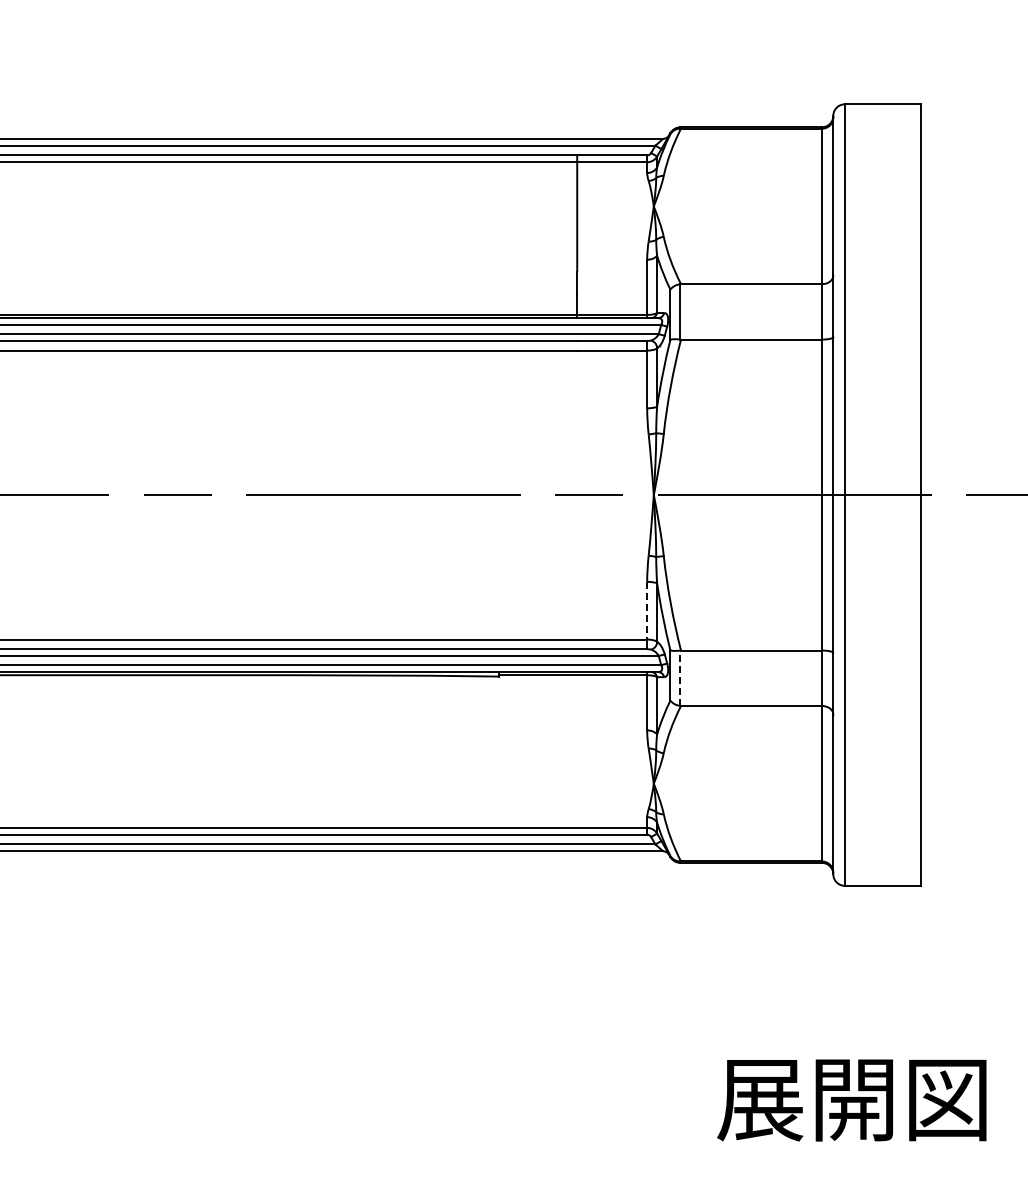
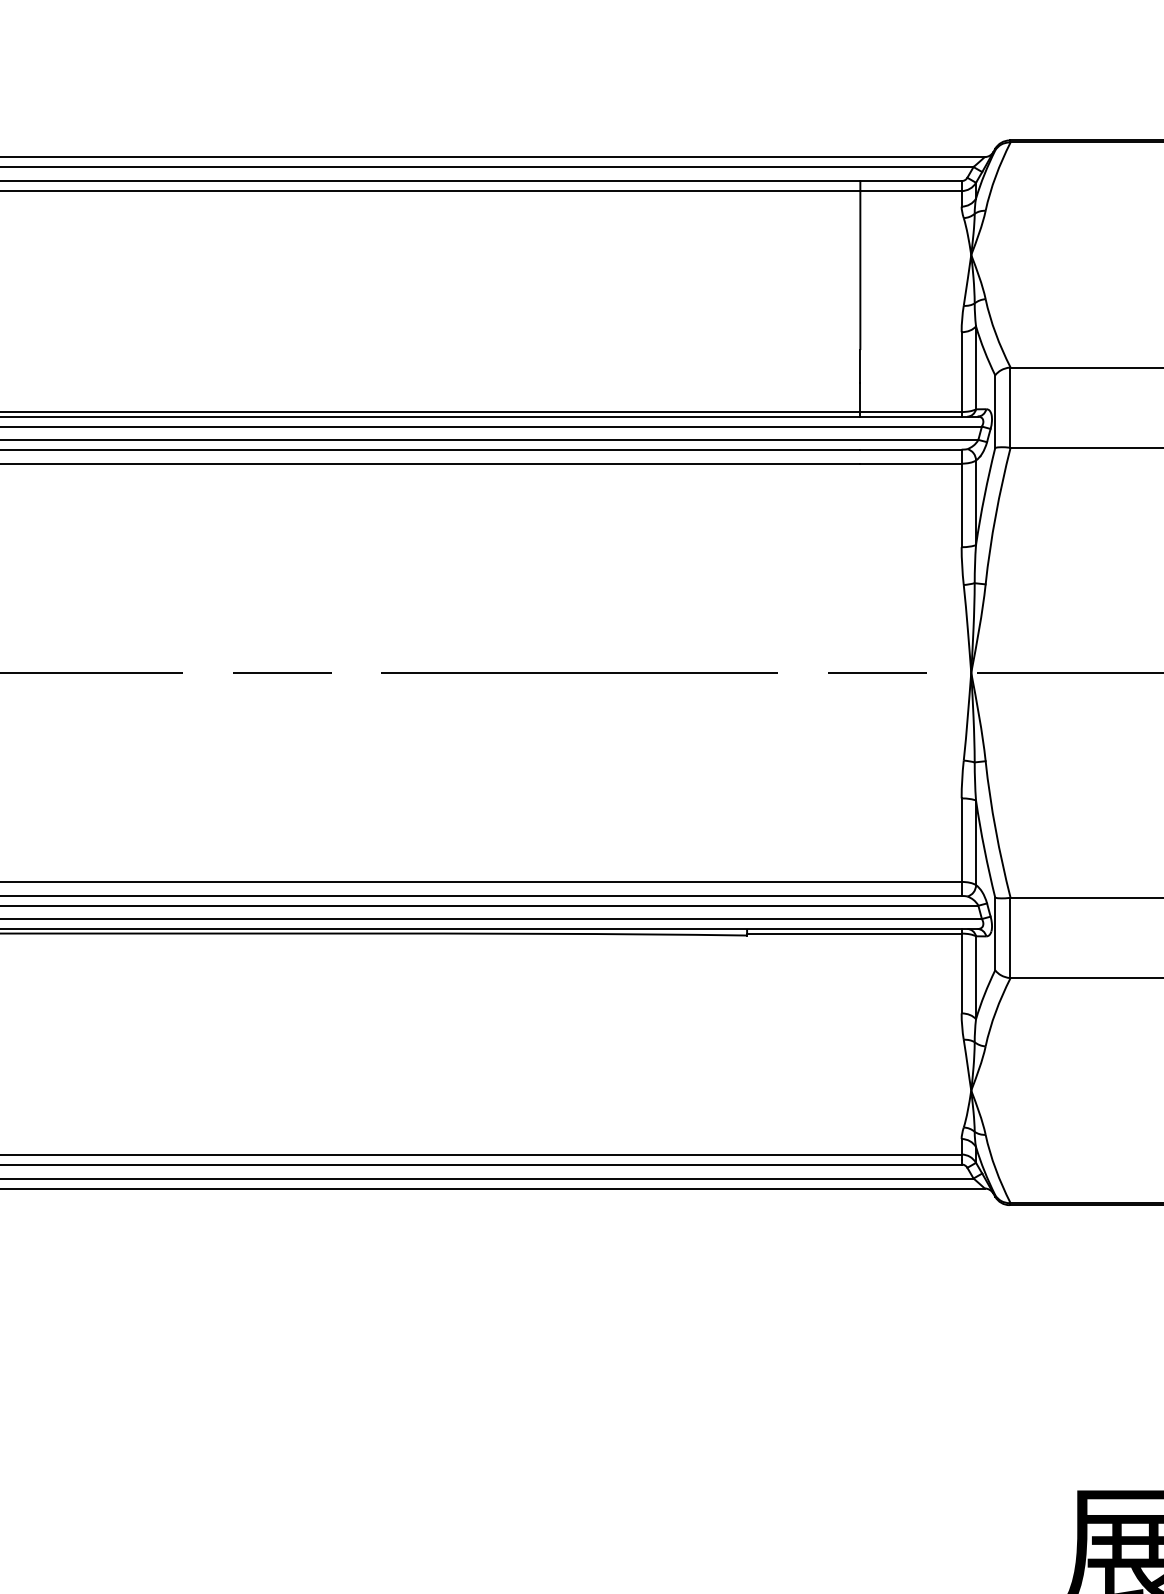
line: (647, 610) -> (962, 839), dashed -> solid
line: (680, 678) -> (1009, 938), dashed -> solid

